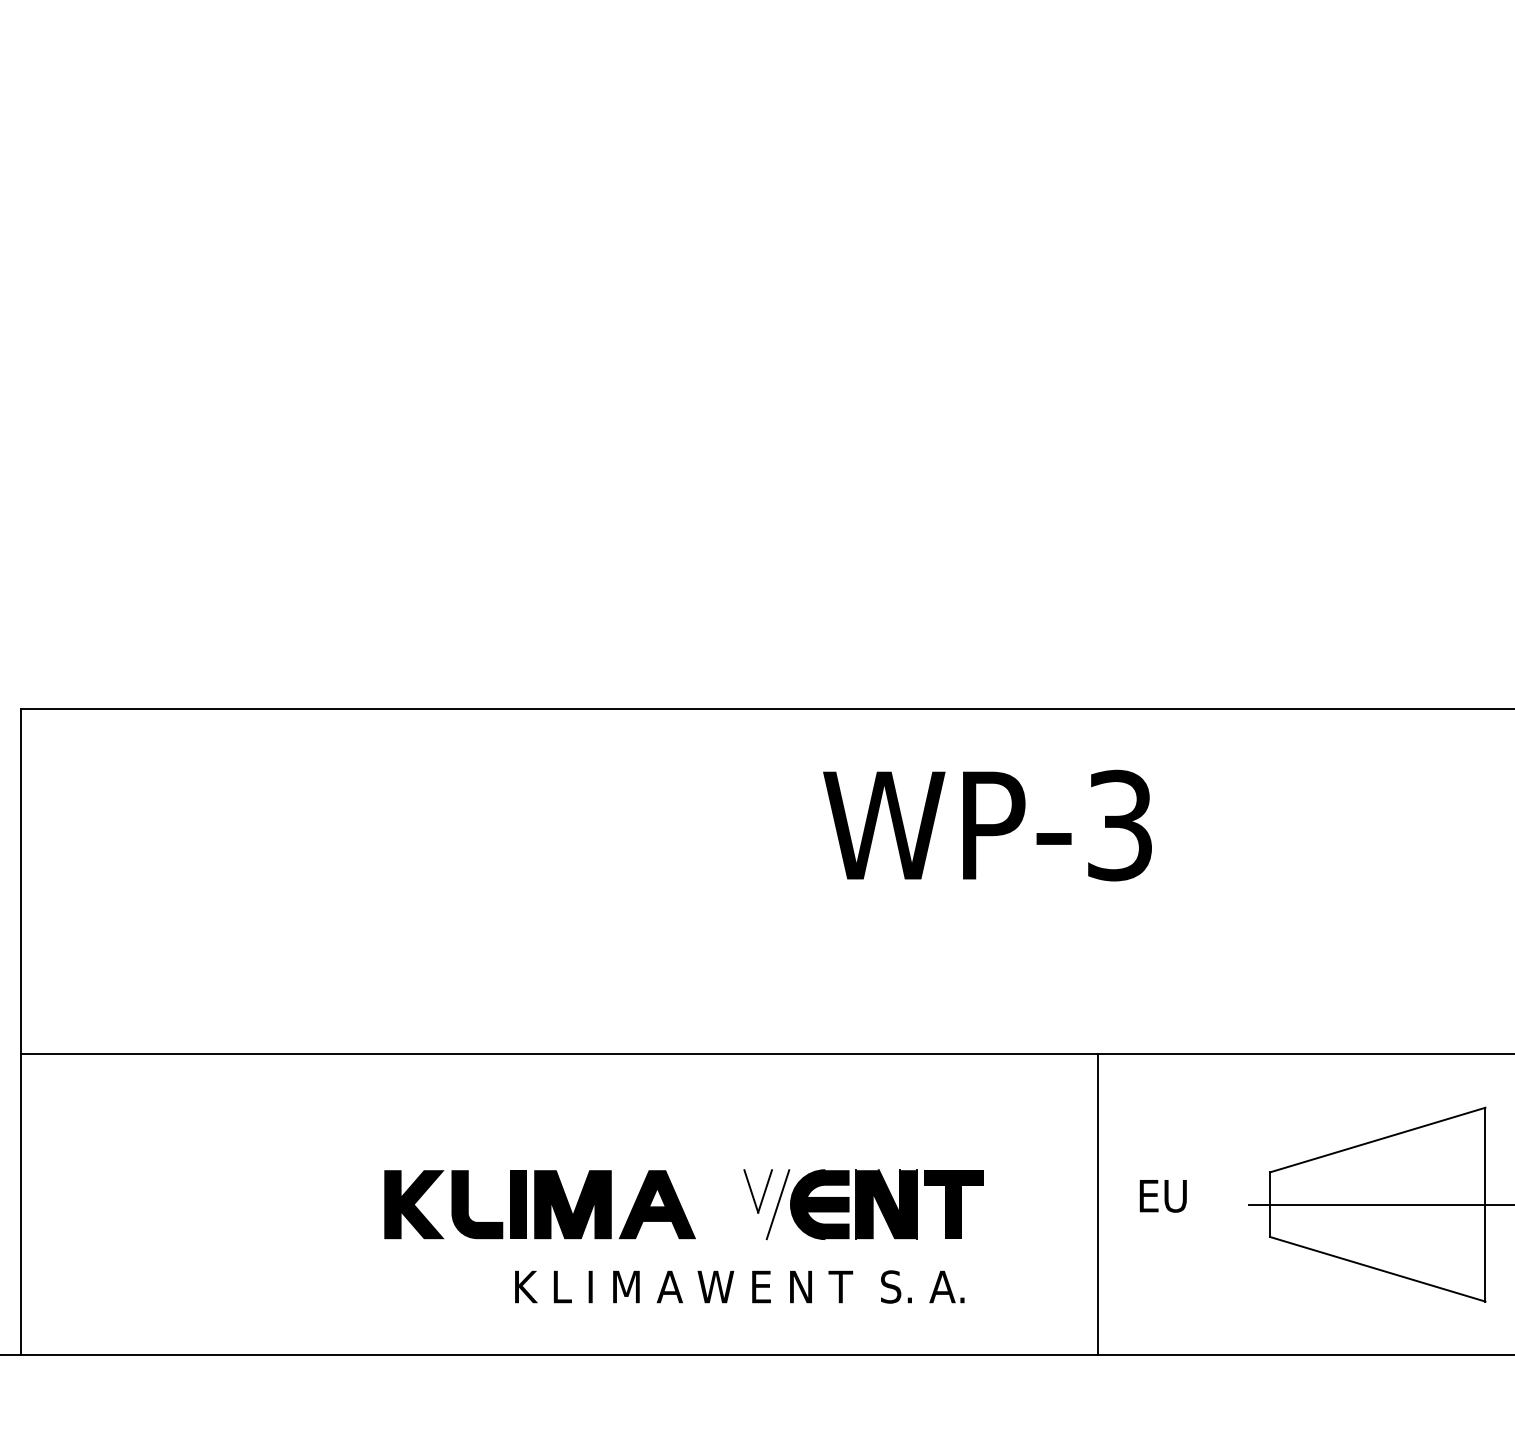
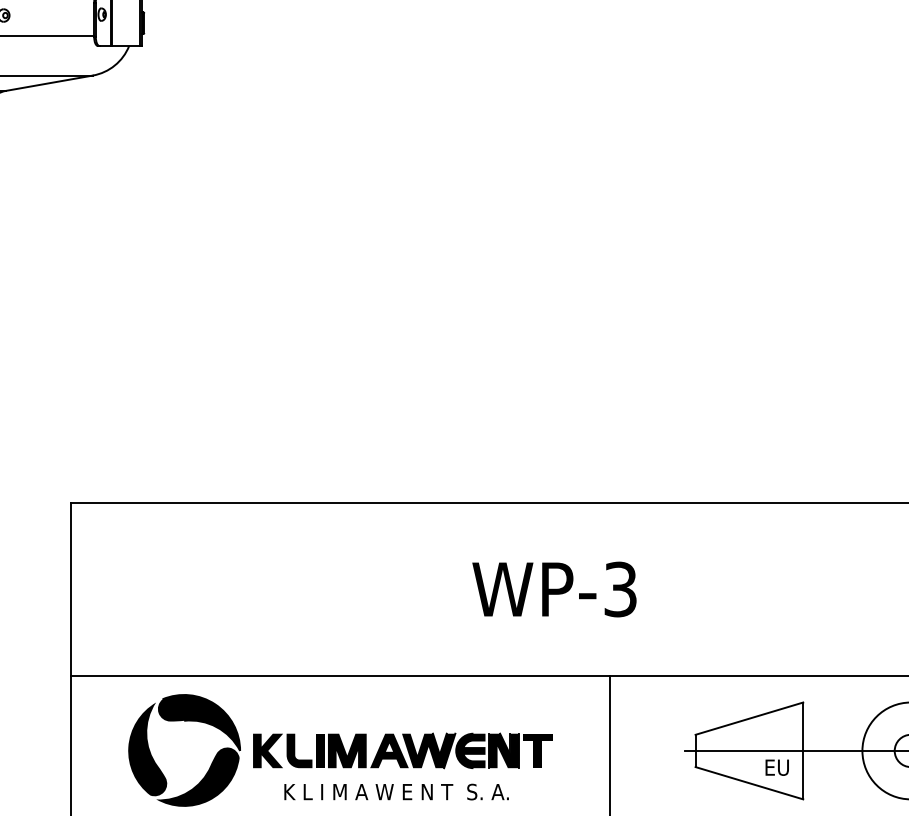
text: (987, 825) -> (554, 589), moved
part: (247, 1145) -> (184, 721), added
text: (1161, 1195) -> (776, 767), moved
fill: (735, 1203) -> (428, 750), added
text: (739, 1285) -> (396, 791), moved

